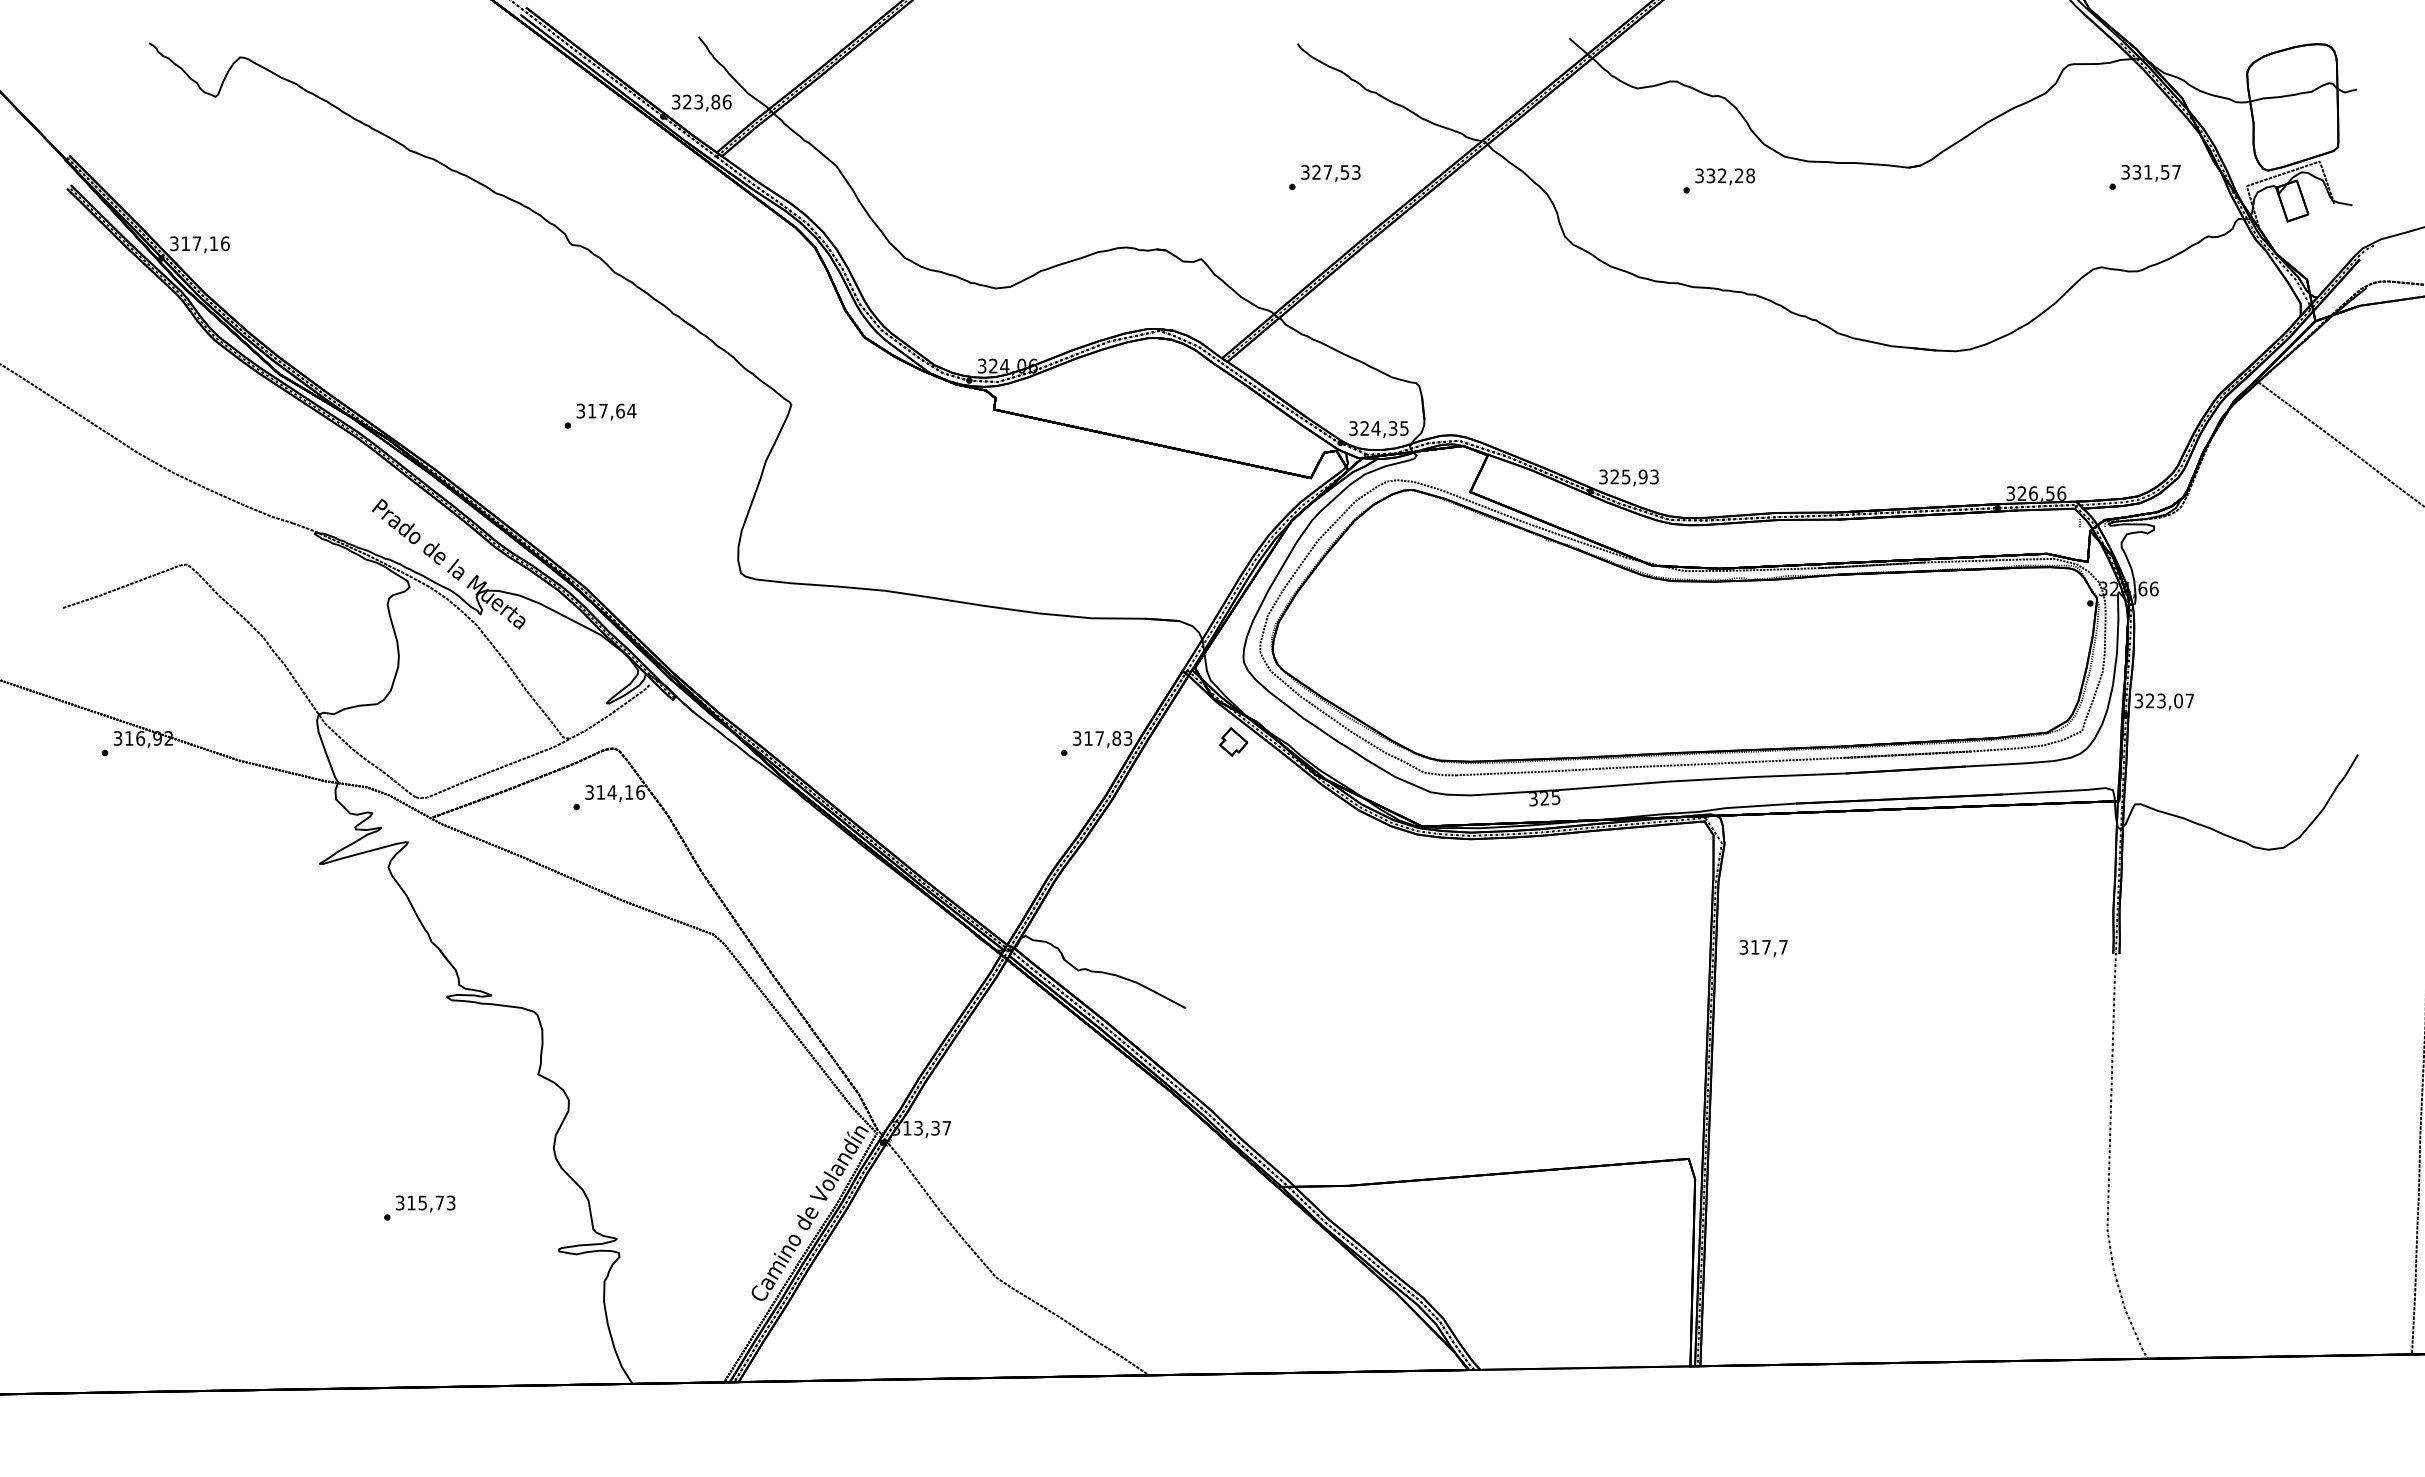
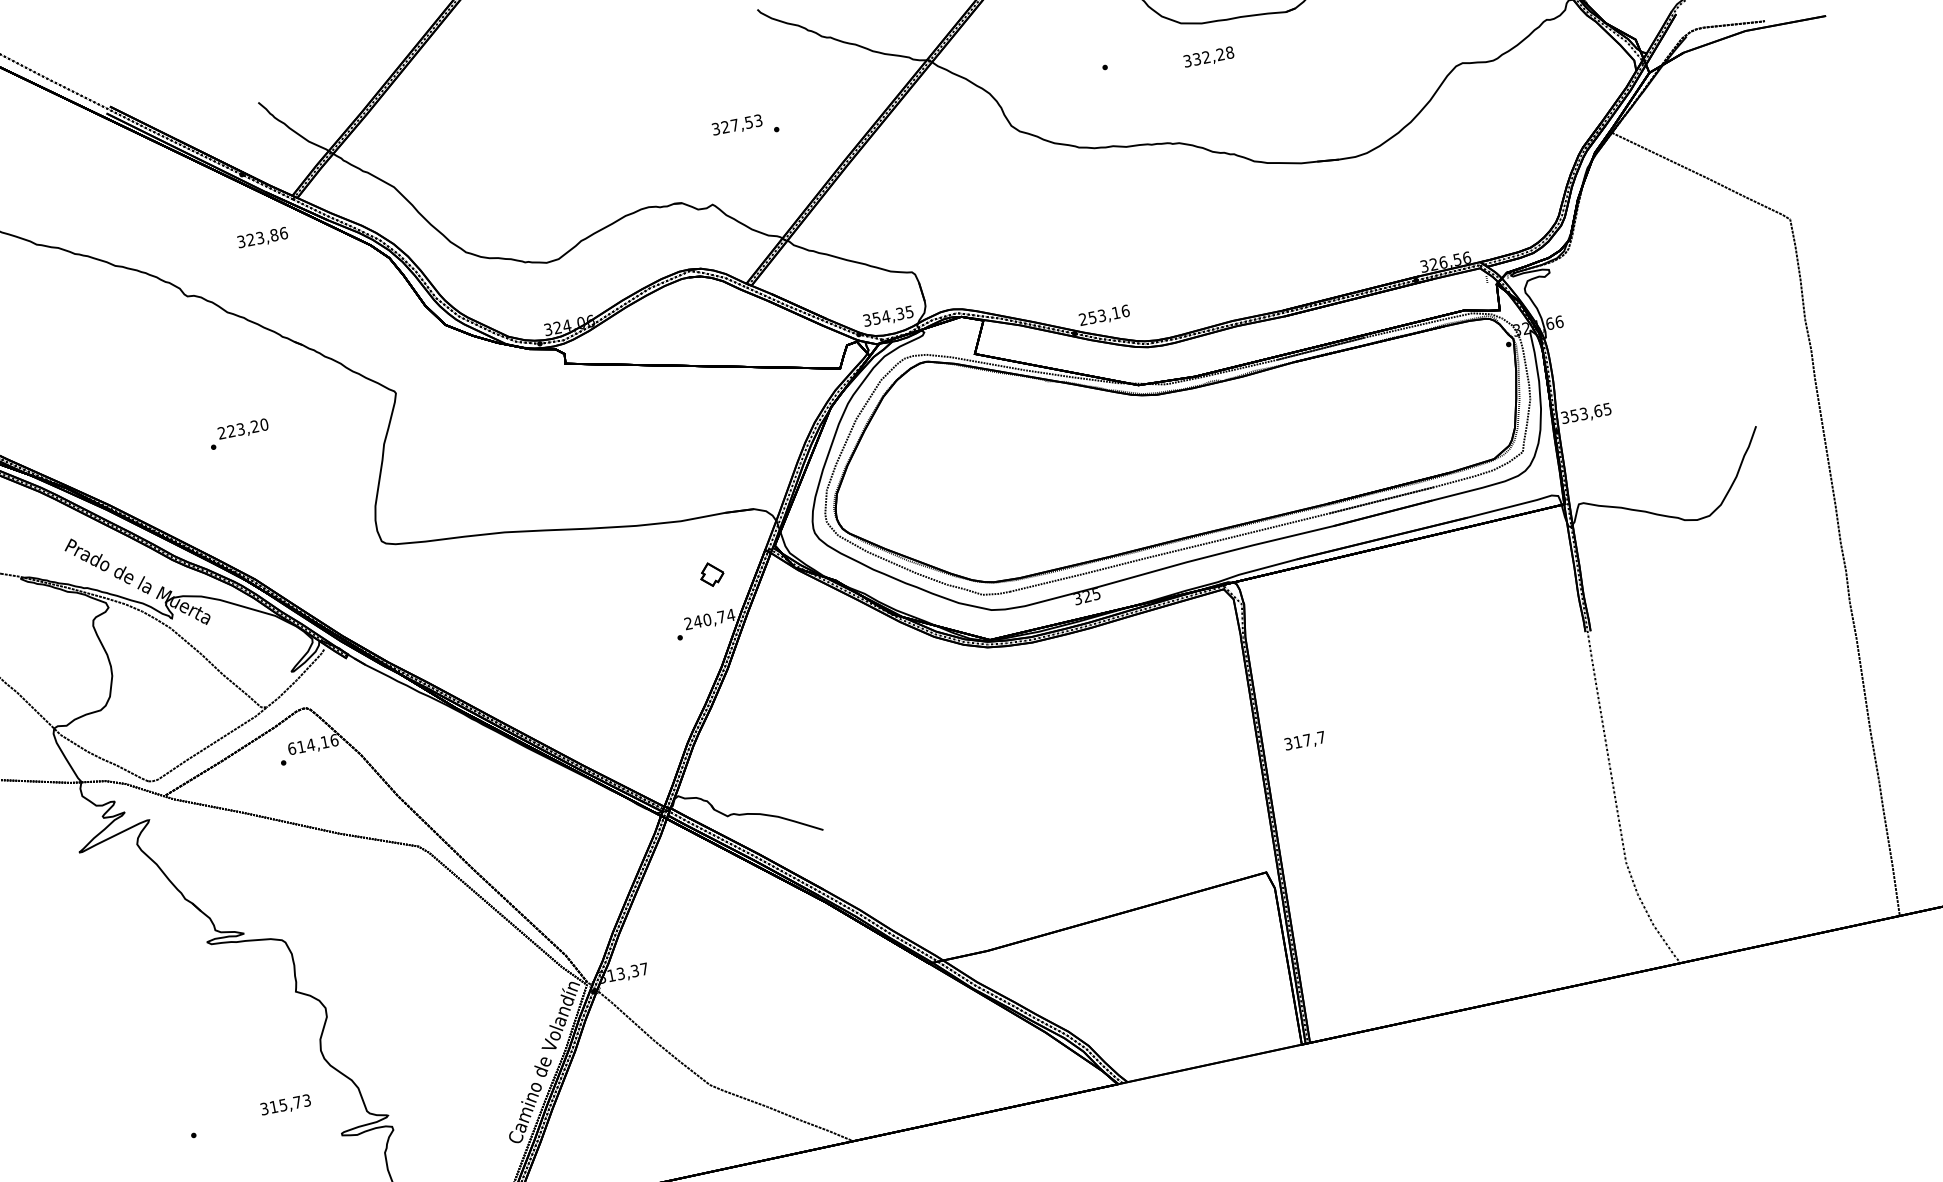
text: (701, 102) -> (262, 237), moved
text: (1330, 173) -> (737, 125), moved
text: (1724, 176) -> (1208, 57), moved
text: (606, 410) -> (243, 428), 317,64 -> 223,20
text: (1364, 428) -> (876, 318), 324,35 -> 354,35
text: (1629, 476) -> (1104, 314), 325,93 -> 253,16
text: (2169, 700) -> (1590, 412), 323,07 -> 353,65
text: (1102, 738) -> (709, 619), 317,83 -> 240,74
part: (1233, 741) -> (711, 574), moved
text: (589, 792) -> (291, 748), 314,16 -> 614,16
text: (1763, 948) -> (1304, 741), moved
text: (425, 1203) -> (285, 1105), moved

